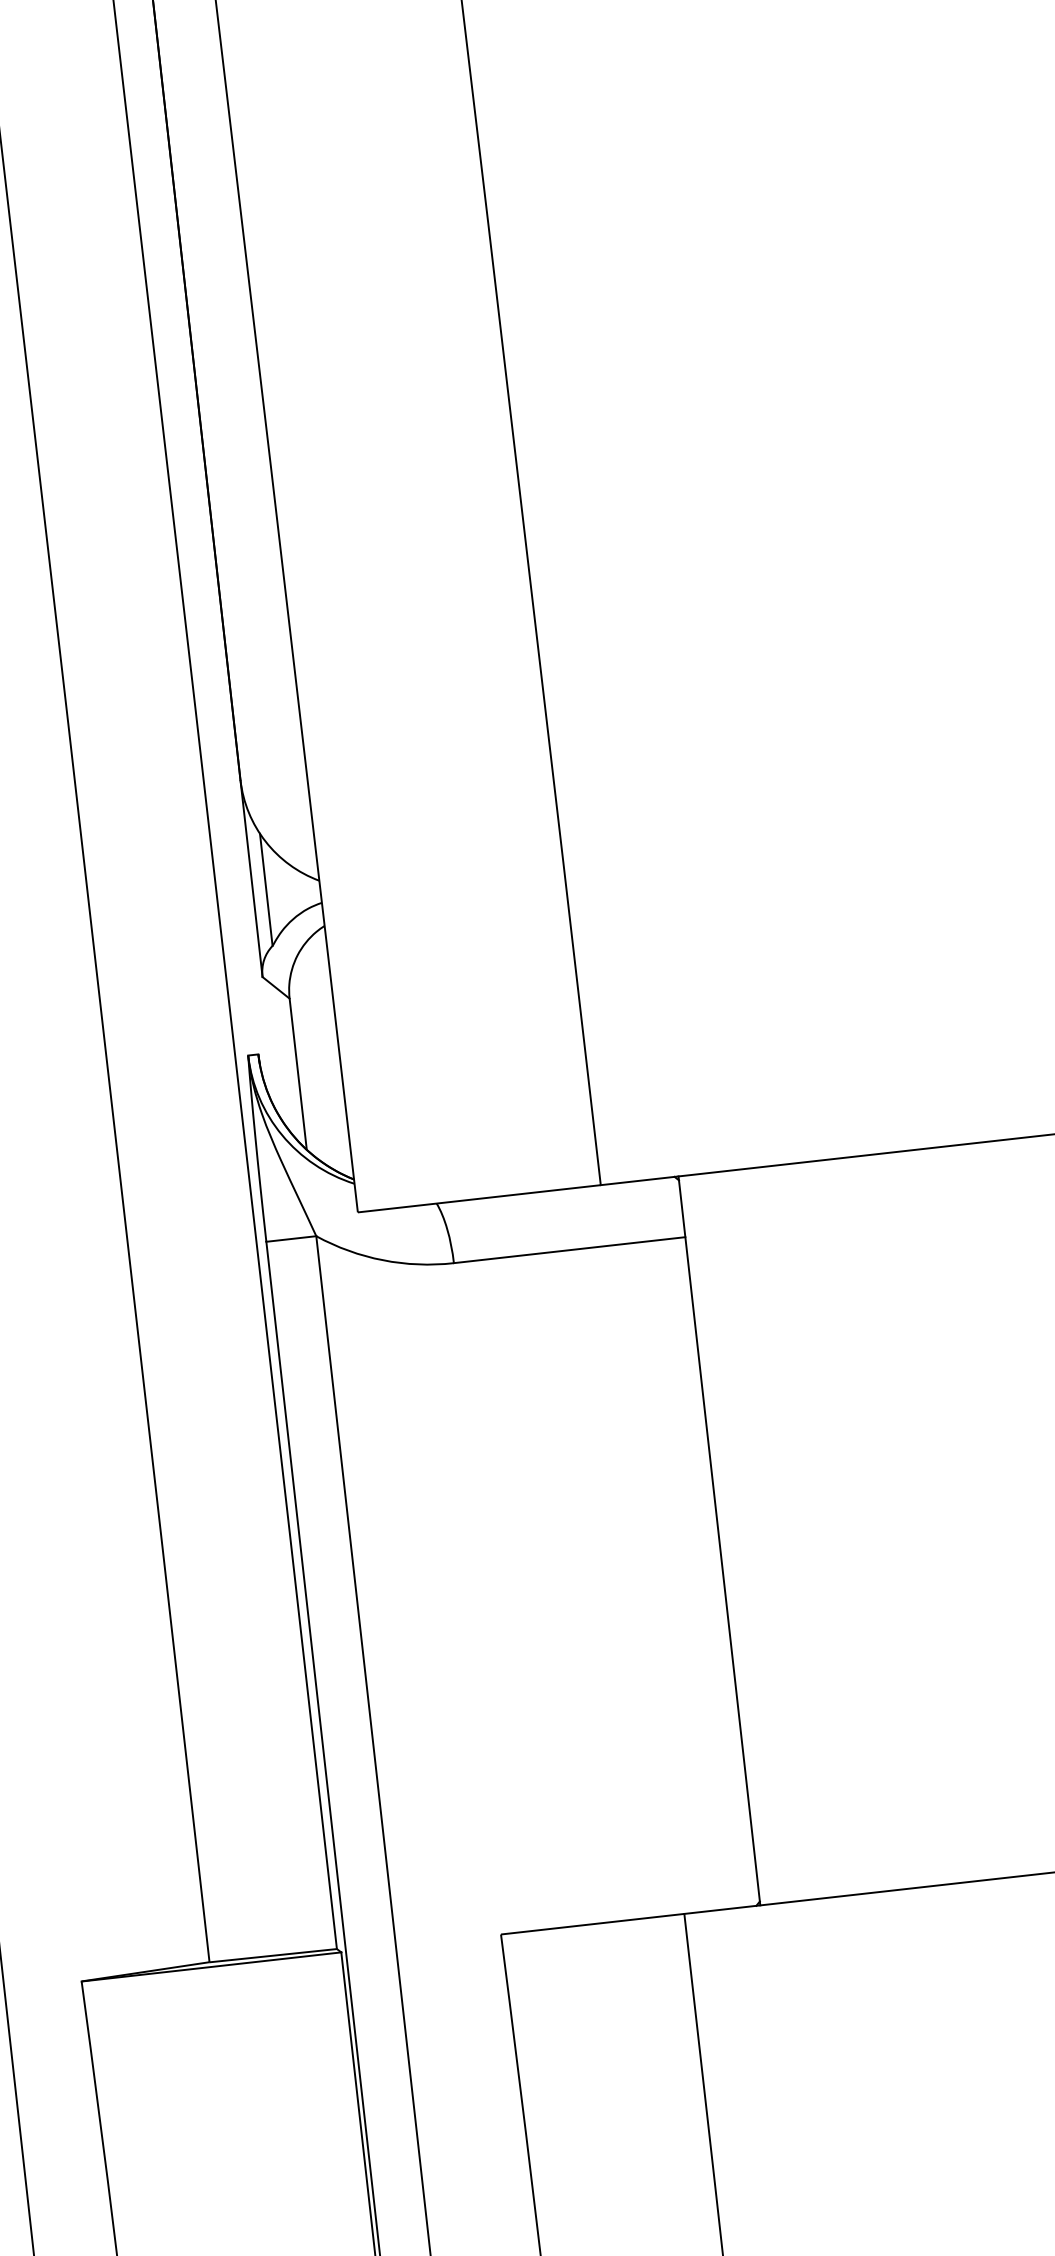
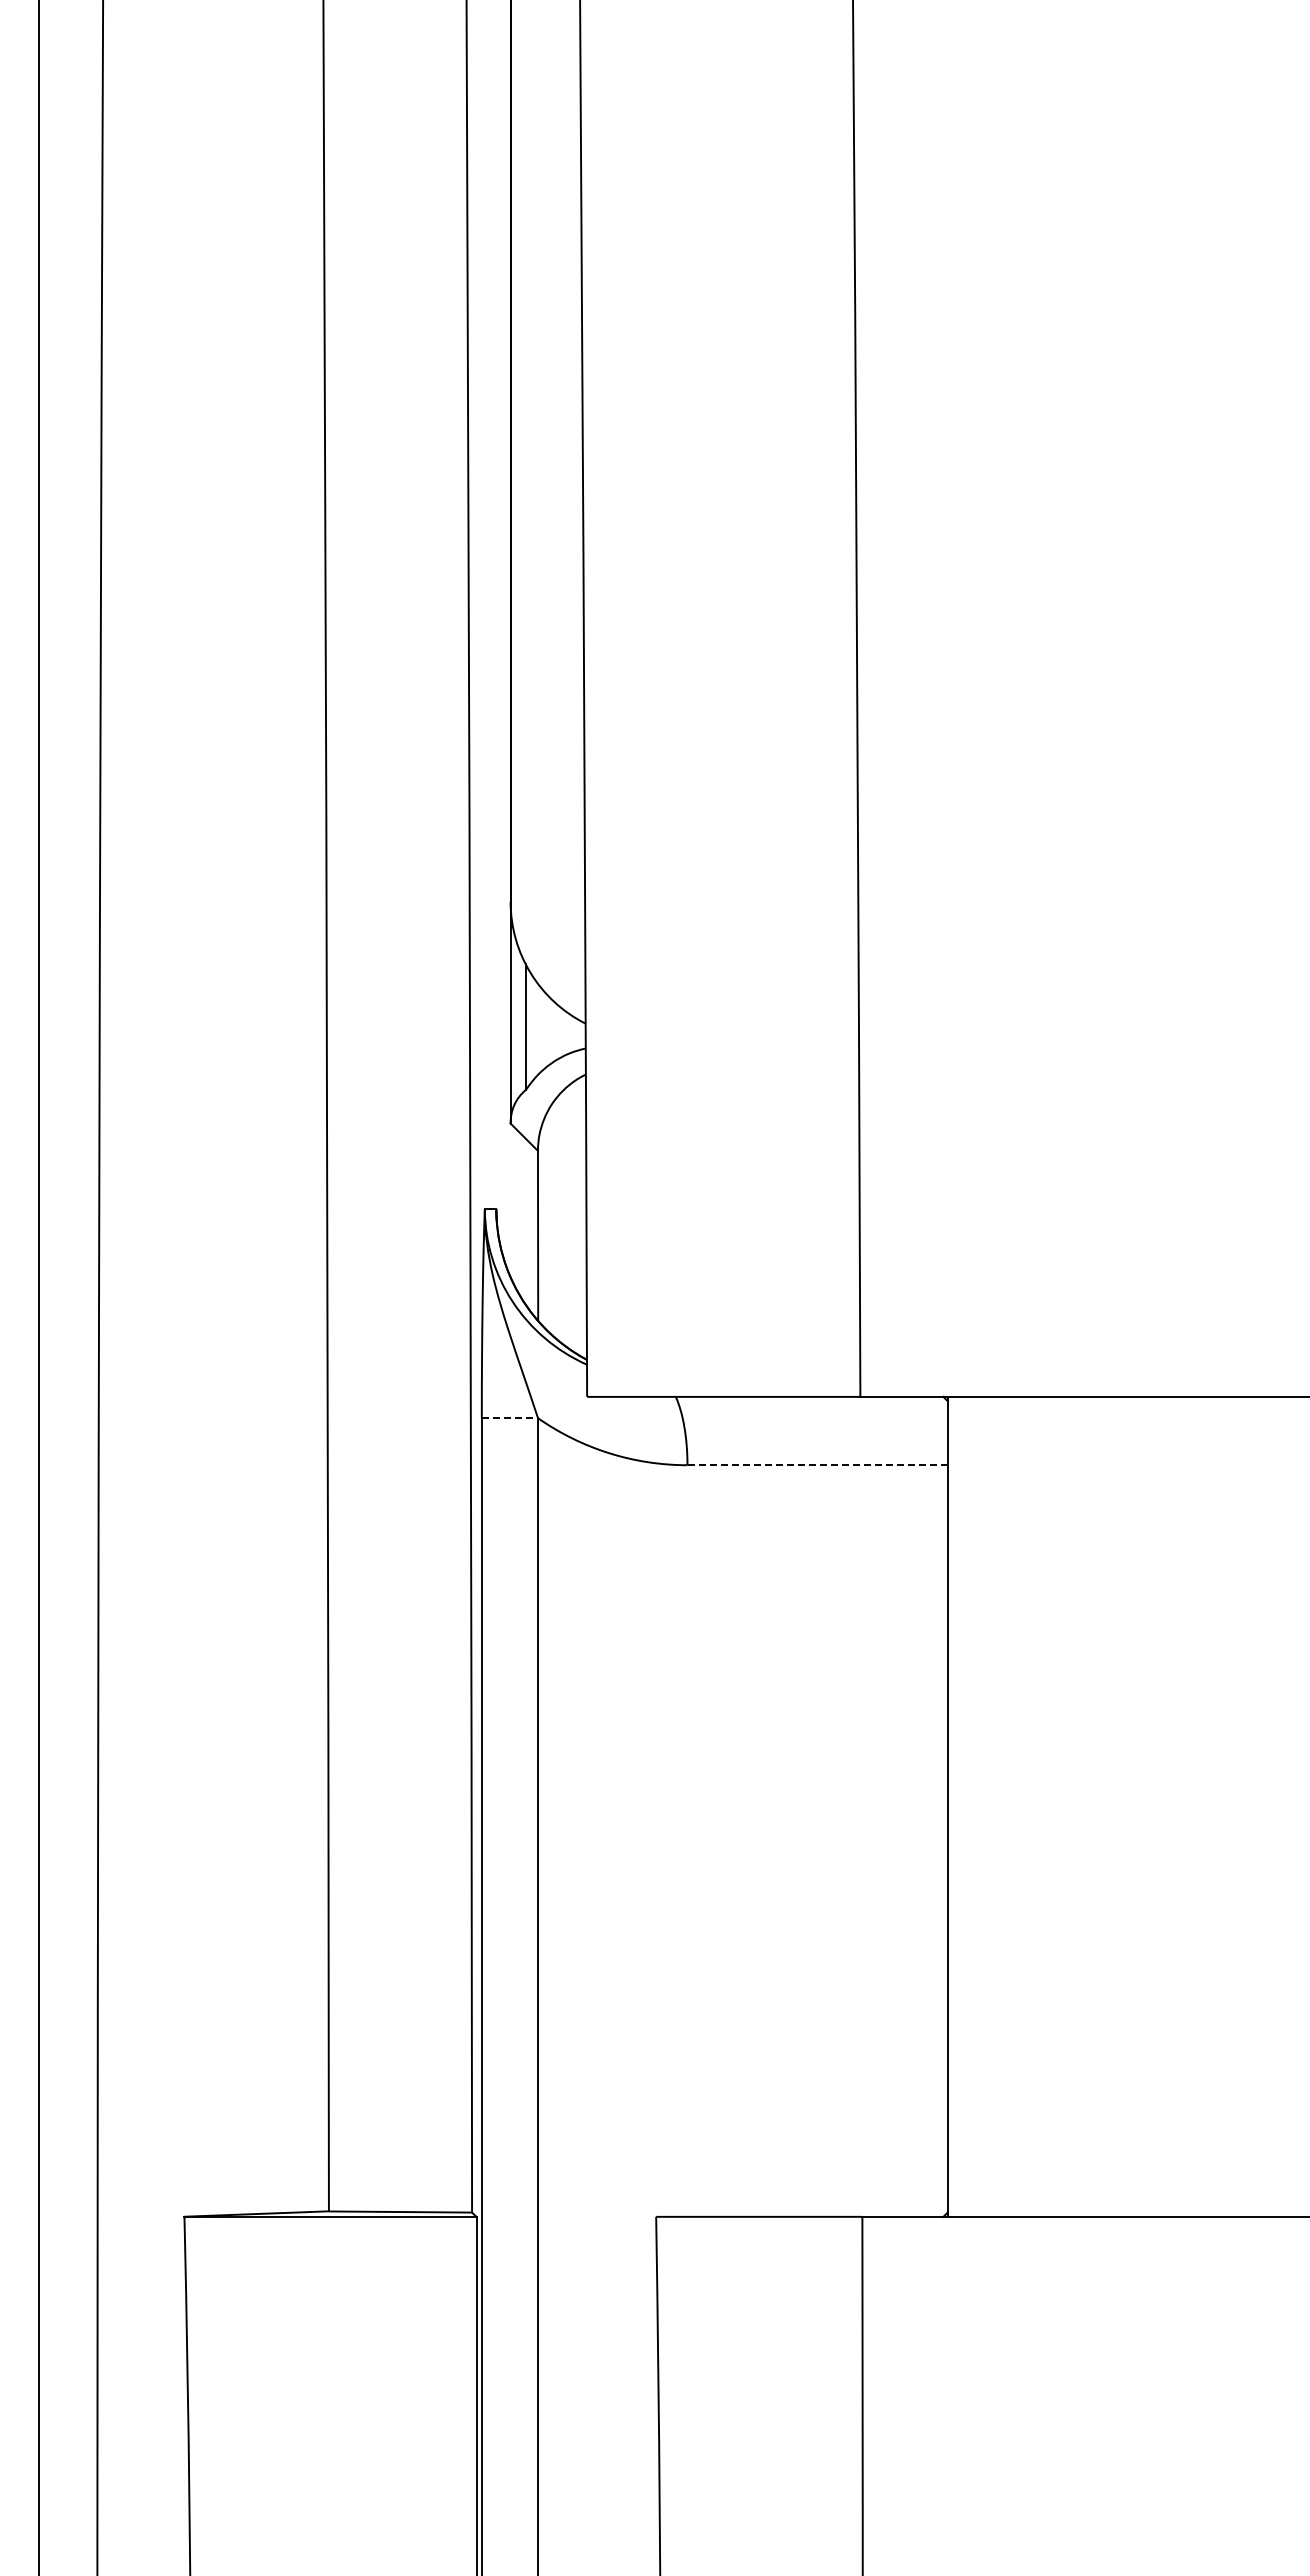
line: (291, 1239) -> (510, 1418), solid -> dashed
line: (570, 1250) -> (818, 1465), solid -> dashed

